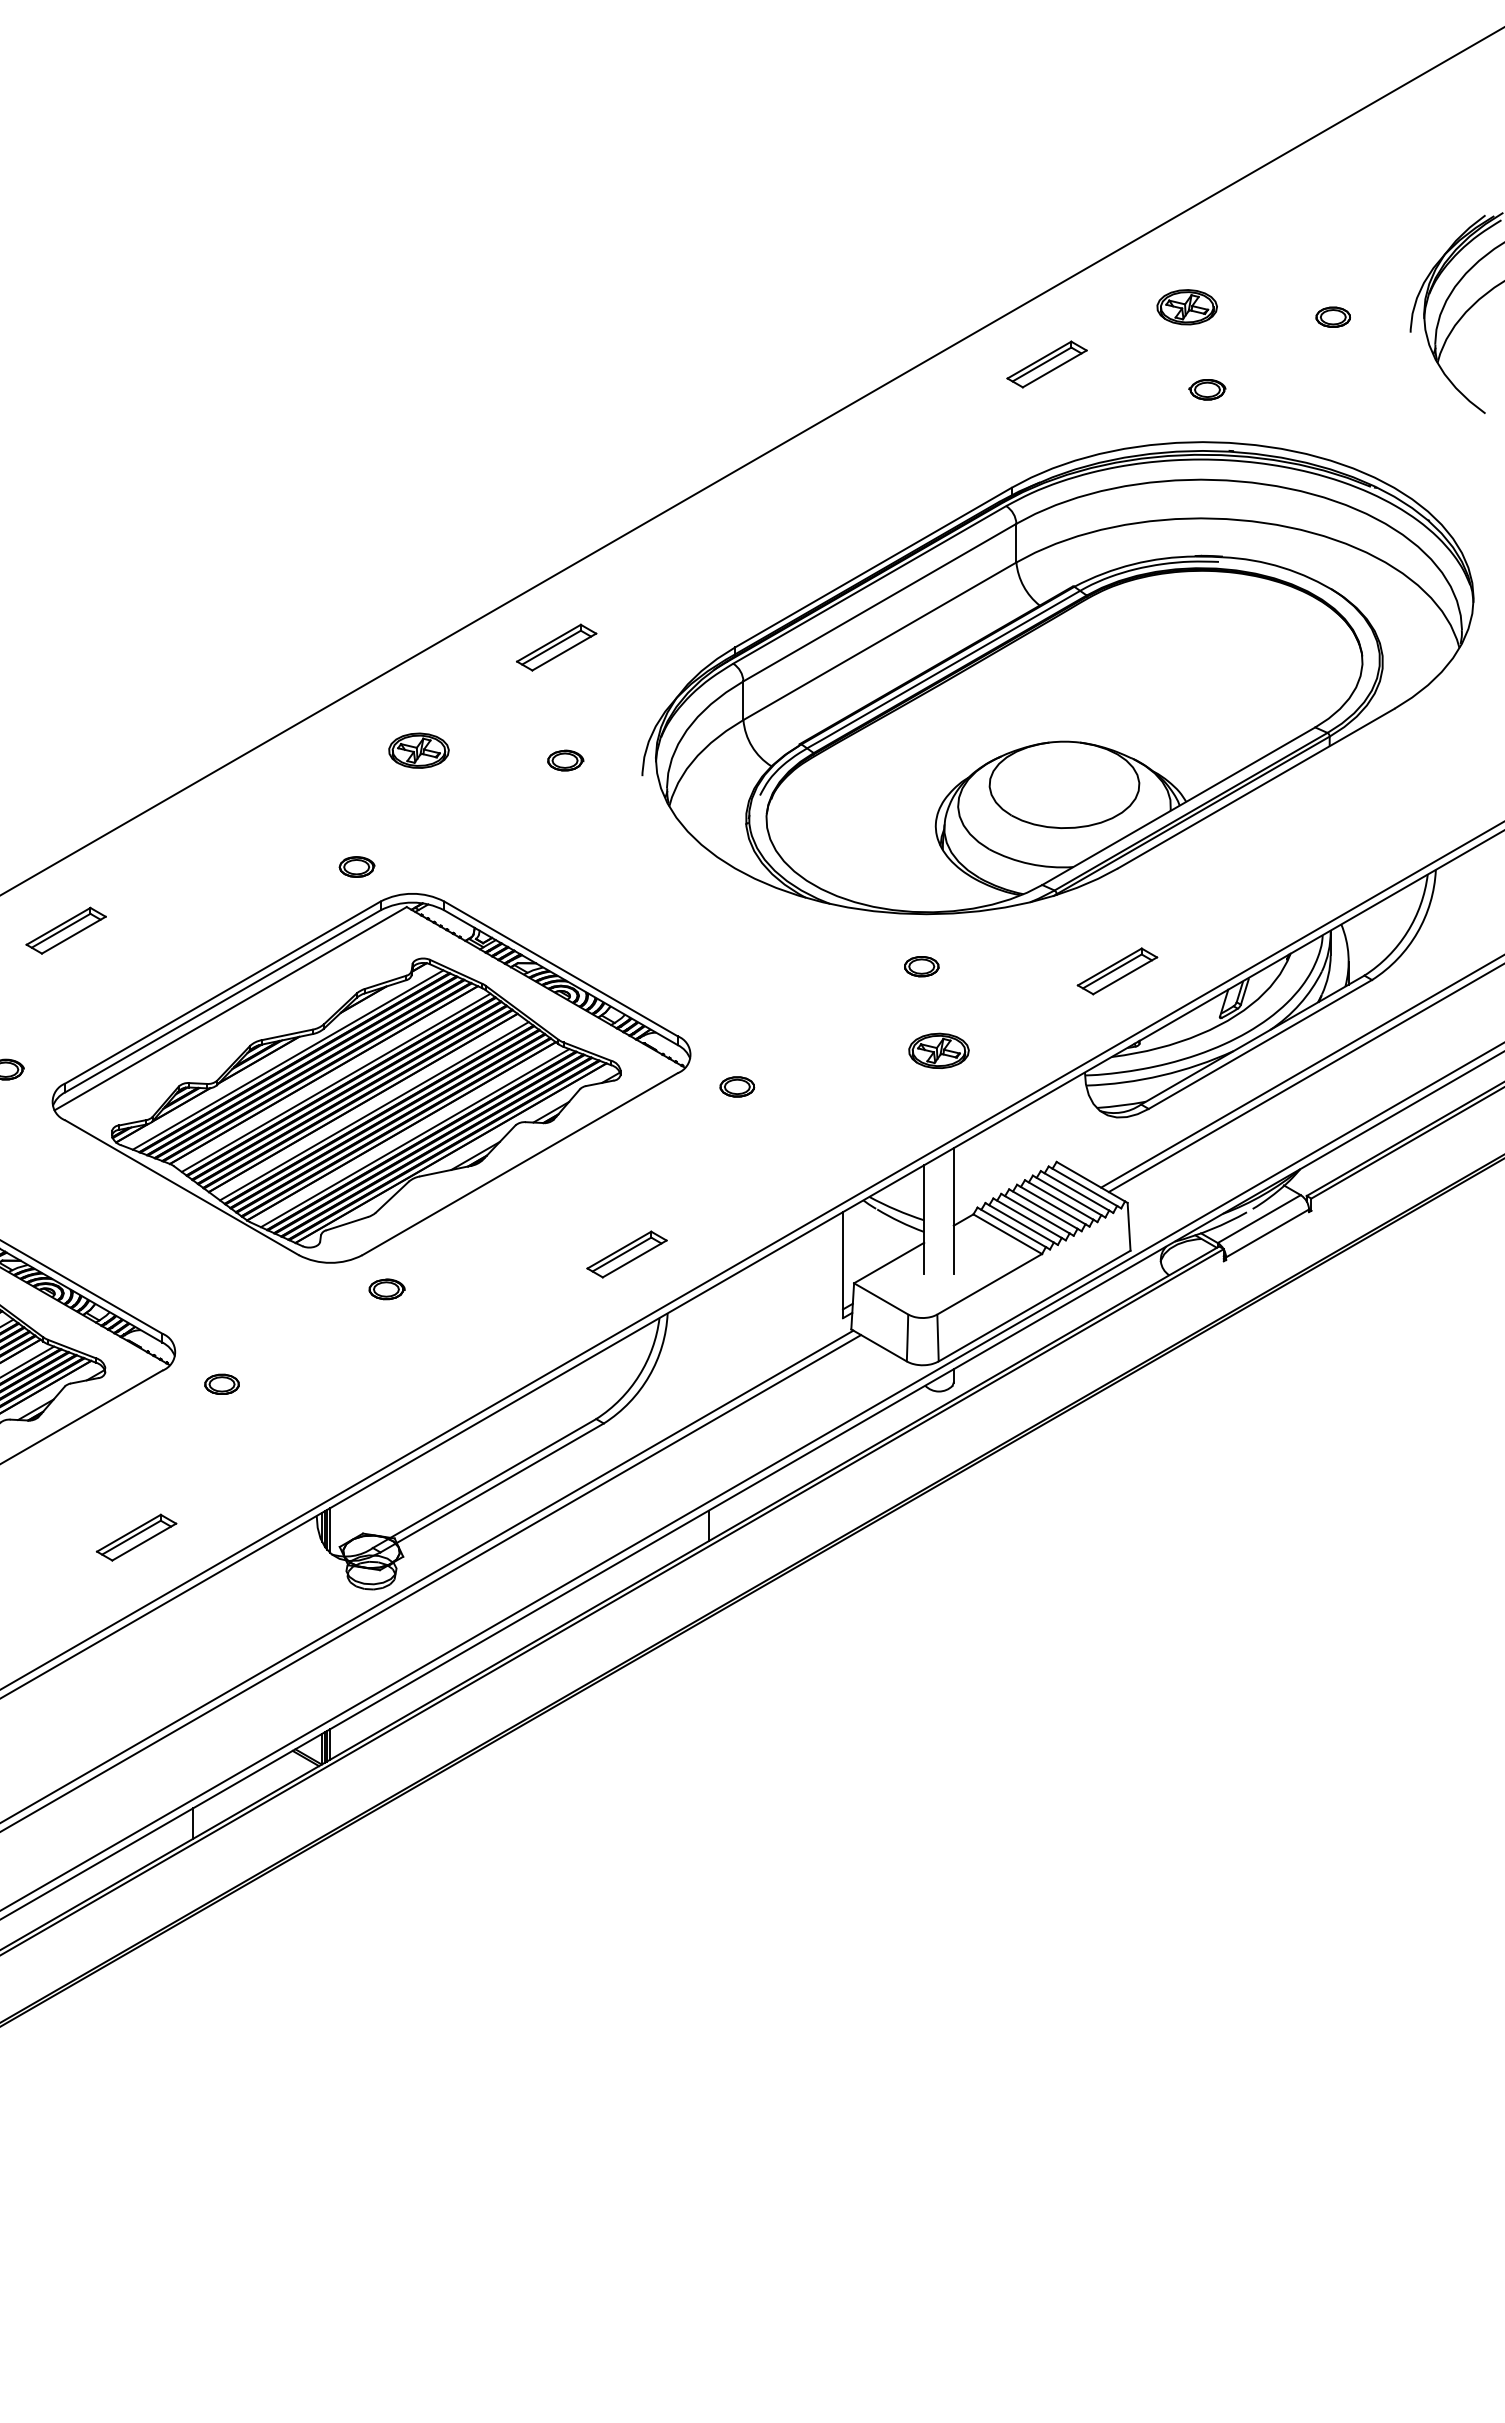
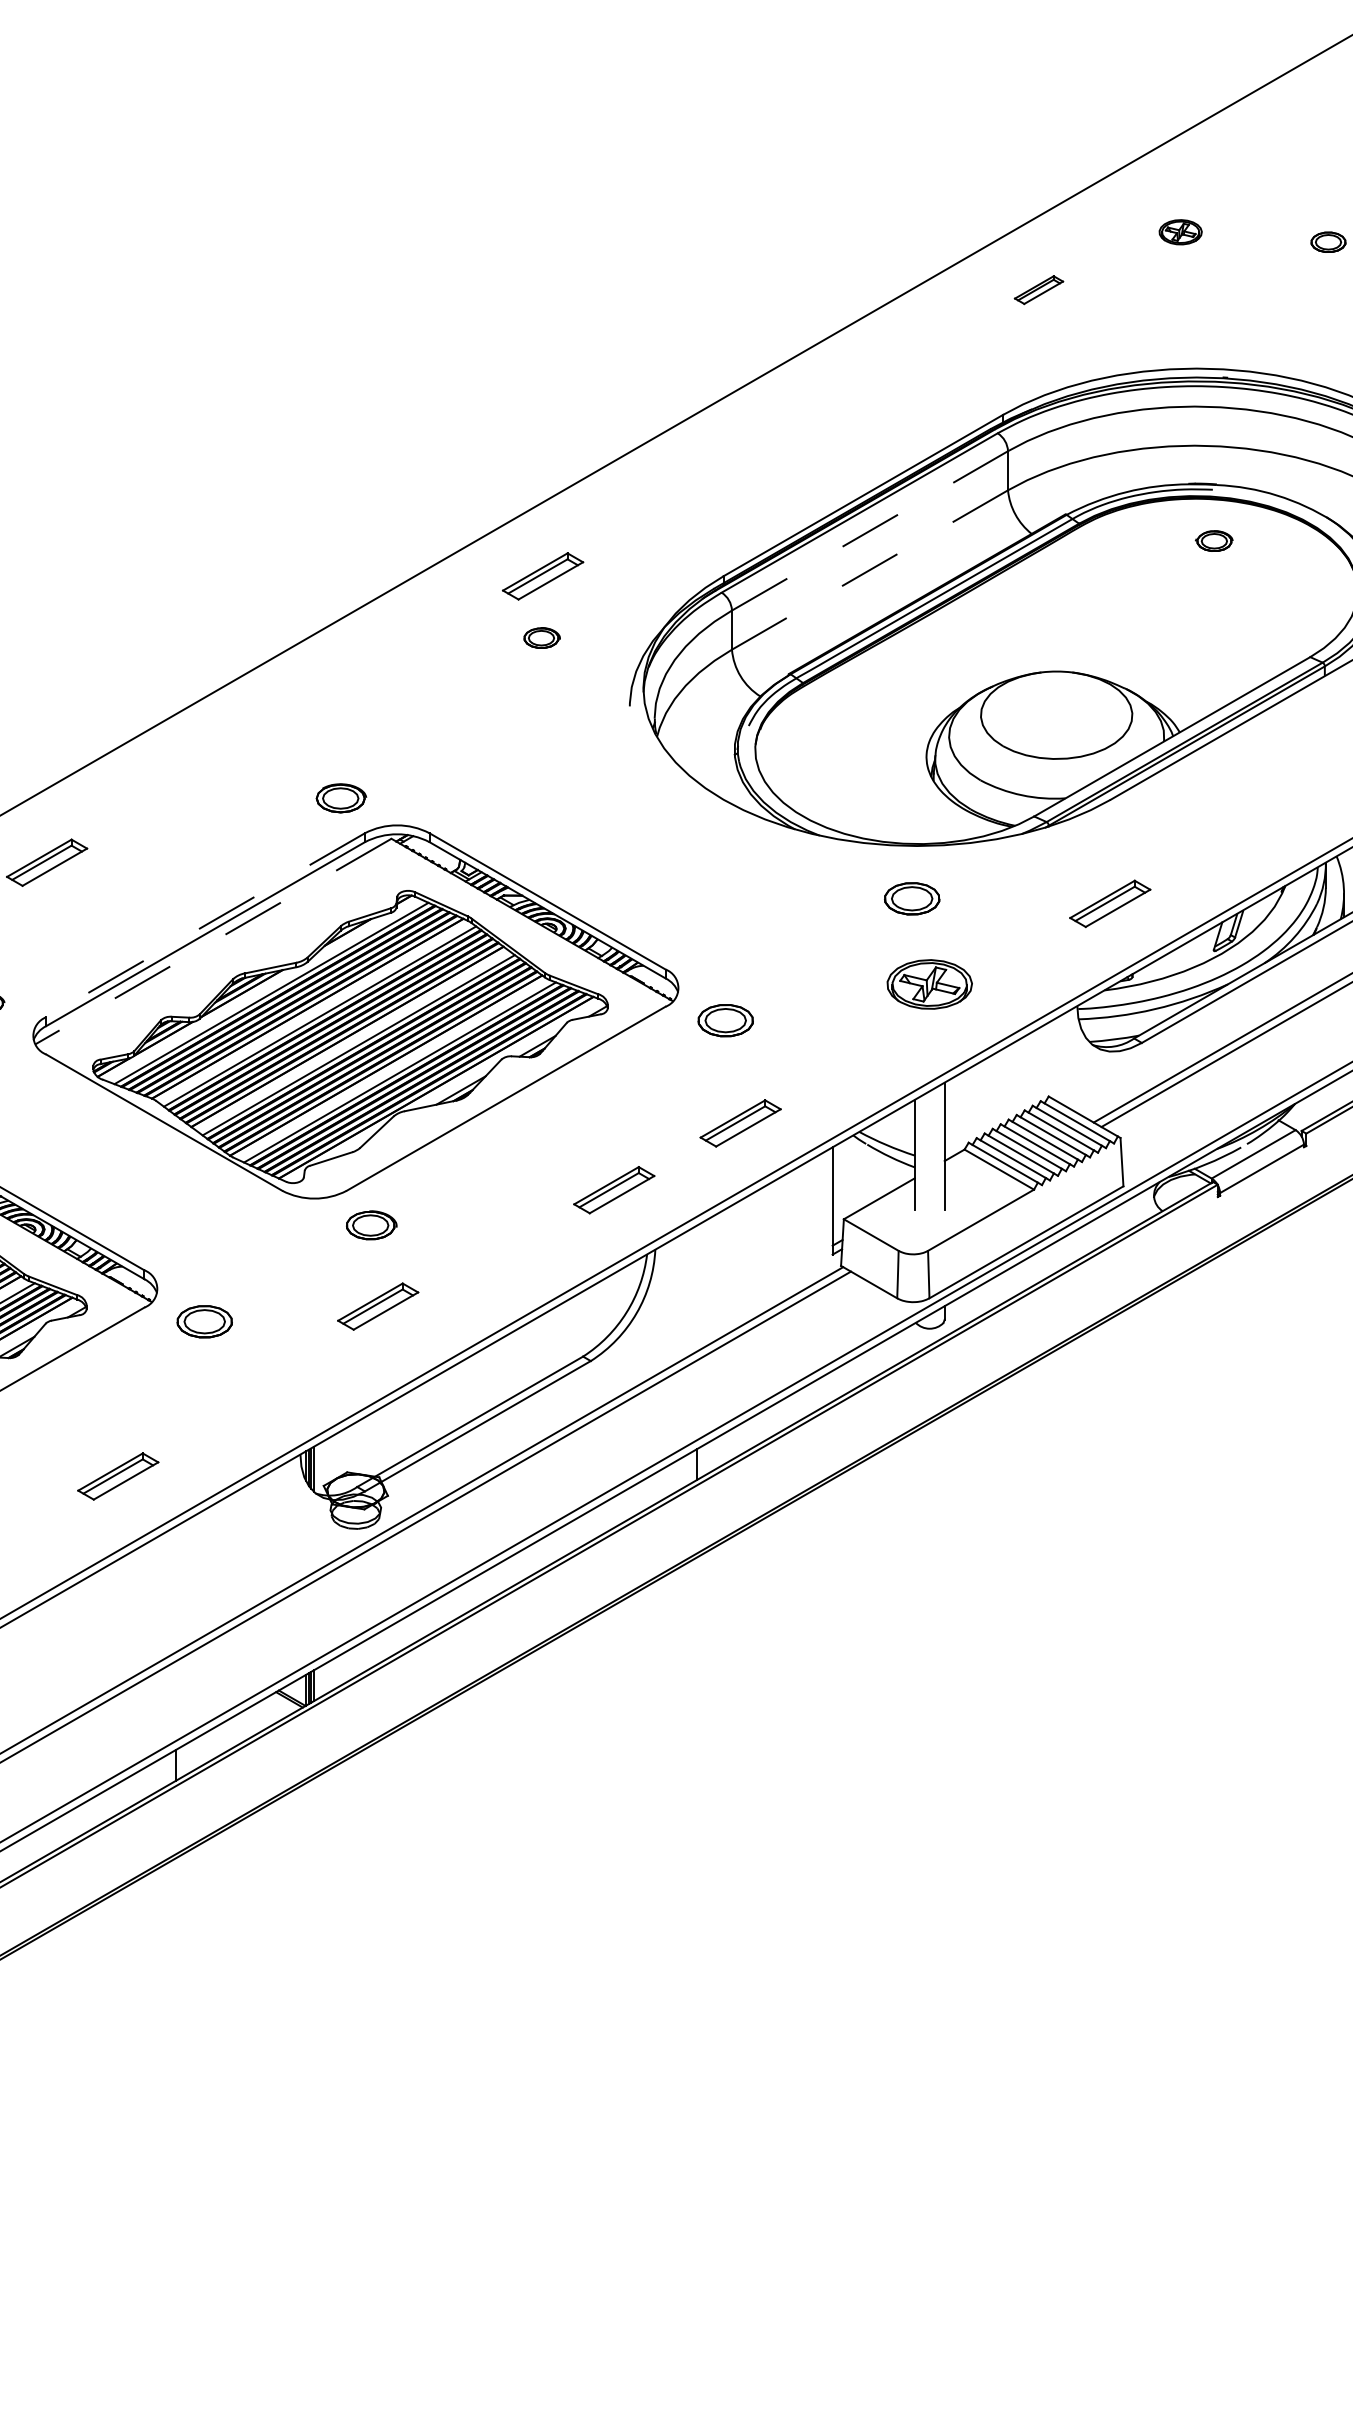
part: (1186, 307) -> (1180, 232), size x0.7
part: (1046, 364) -> (1038, 290), size x0.6
part: (1207, 389) -> (1214, 540), moved
line: (879, 602) -> (869, 530), solid -> dashed
line: (879, 641) -> (869, 570), solid -> dashed
part: (418, 750) -> (403, 680), removed
part: (565, 760) -> (541, 637), moved
part: (356, 866) -> (340, 797), size x1.4
part: (921, 966) -> (912, 898), size x1.6
line: (222, 992) -> (205, 925), solid -> dashed
line: (230, 1008) -> (213, 941), solid -> dashed
part: (938, 1050) -> (929, 983), size x1.4
part: (737, 1086) -> (725, 1020), size x1.6
part: (751, 1188) -> (740, 1123), added
part: (386, 1289) -> (371, 1225), size x1.4
part: (393, 1369) -> (378, 1306), added
part: (221, 1383) -> (204, 1320), size x1.6

